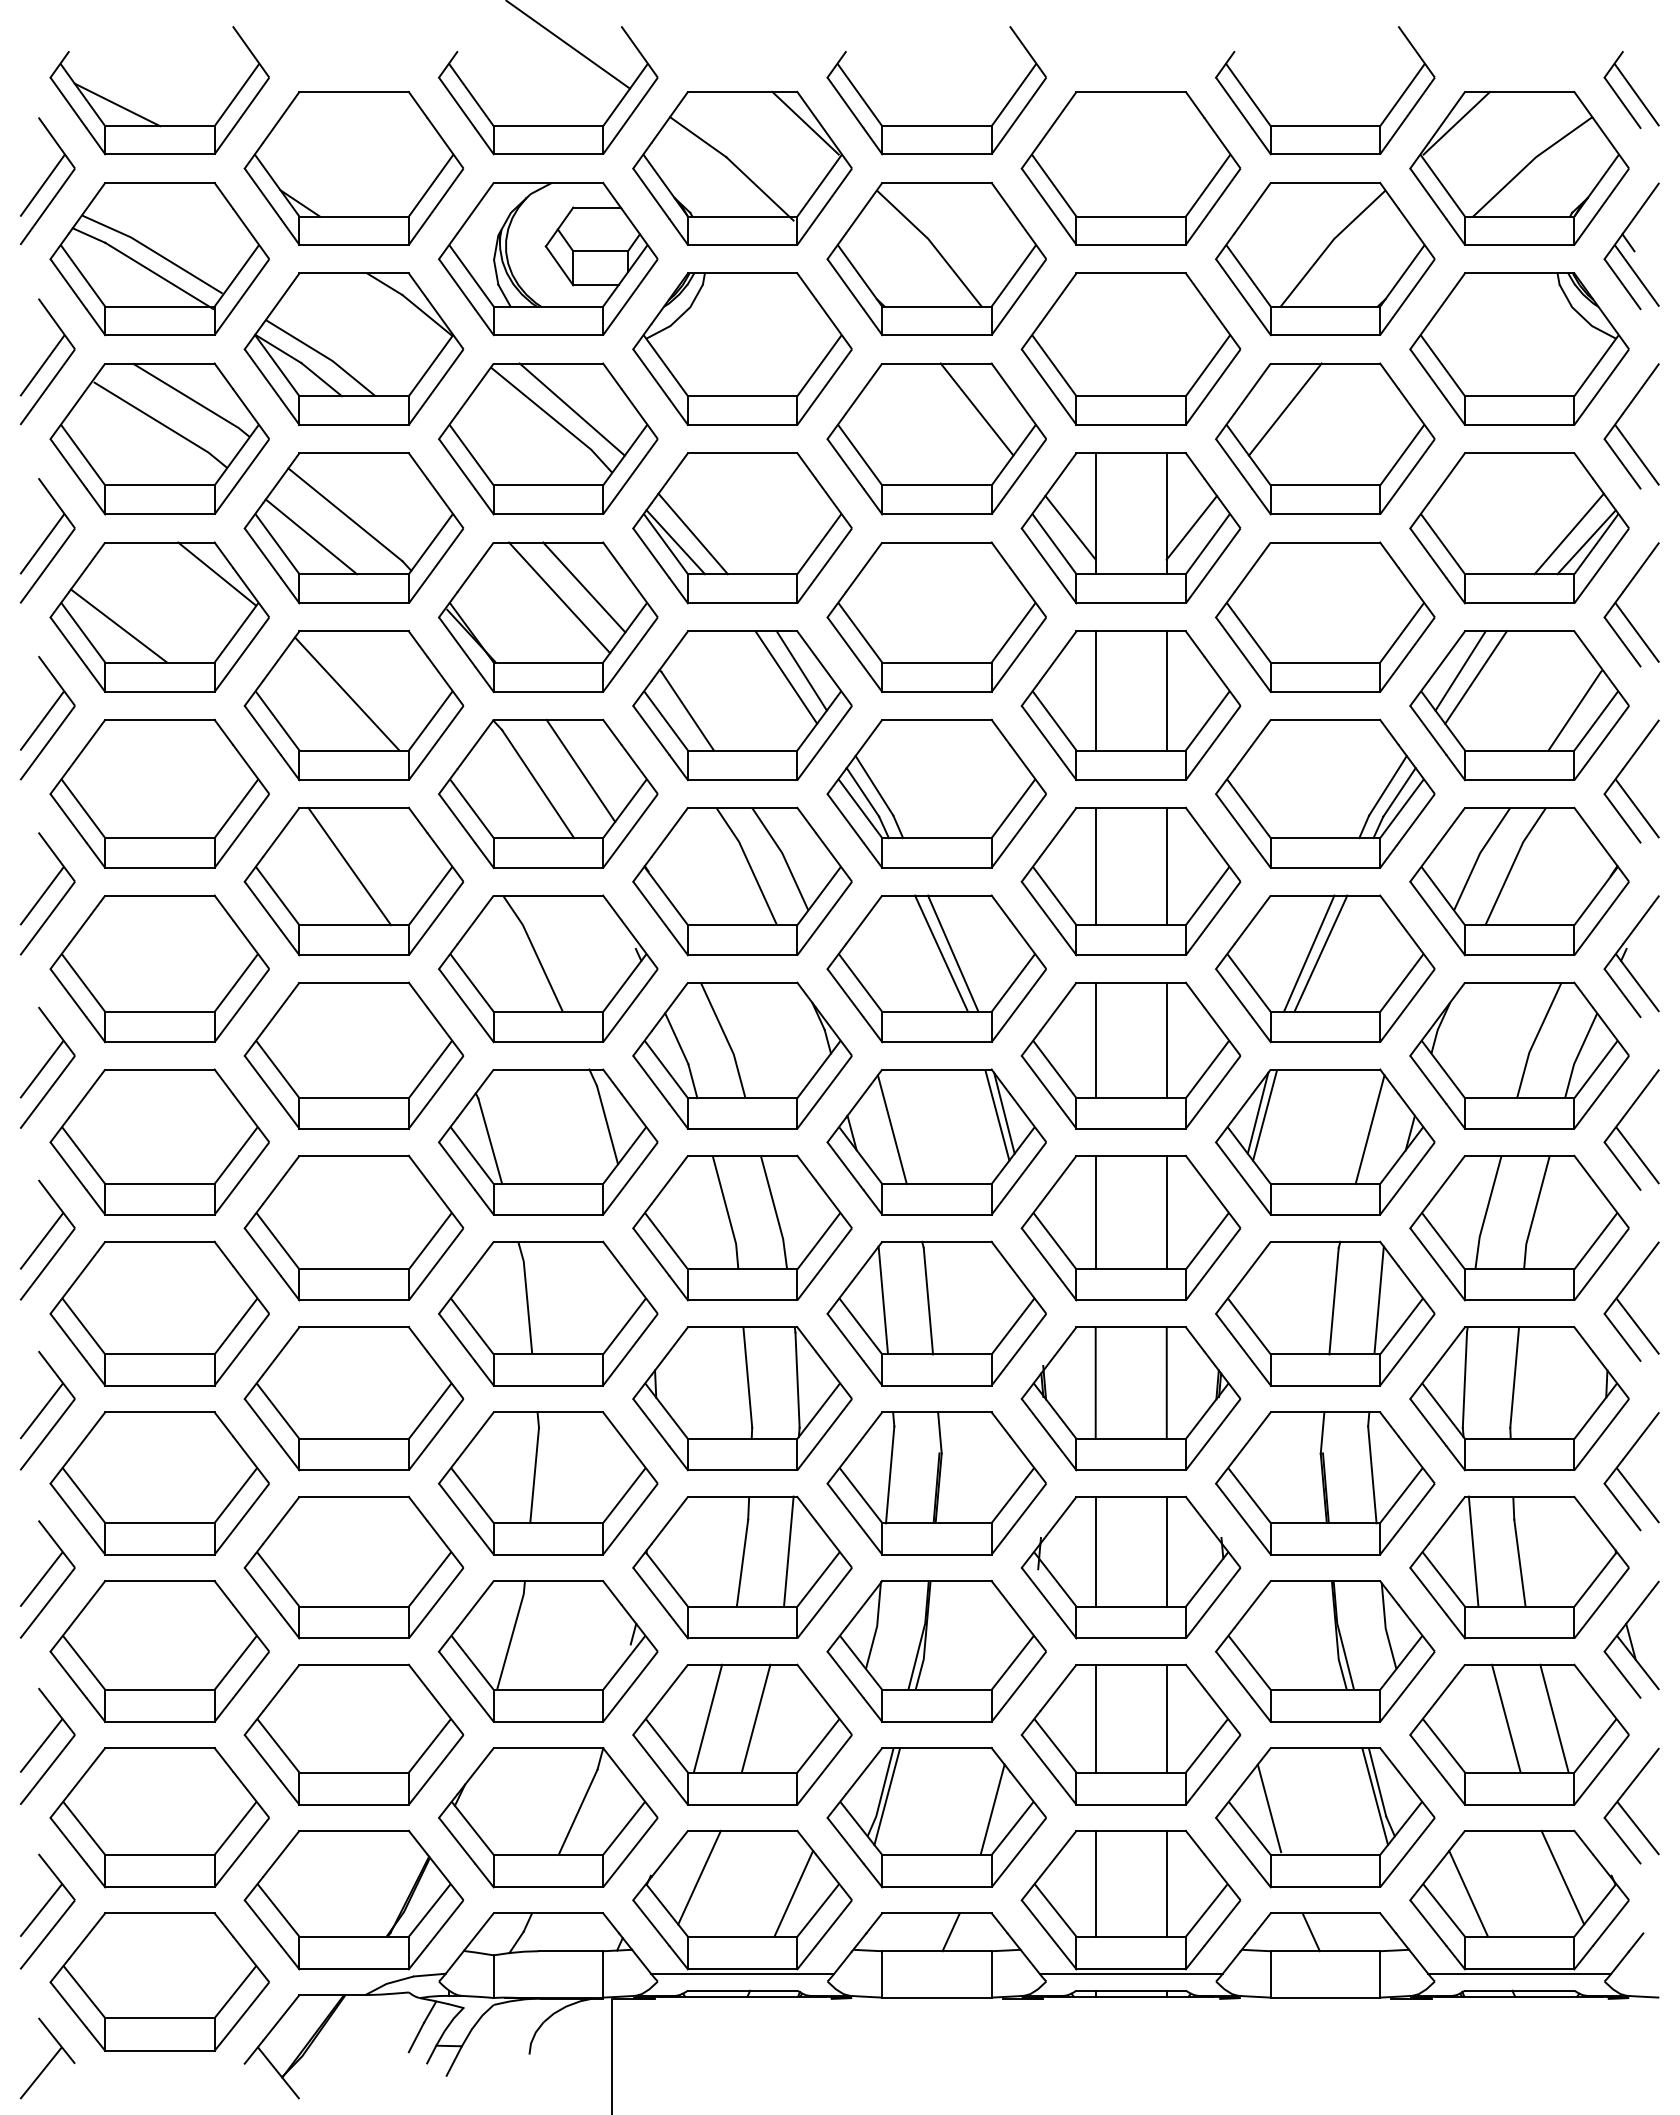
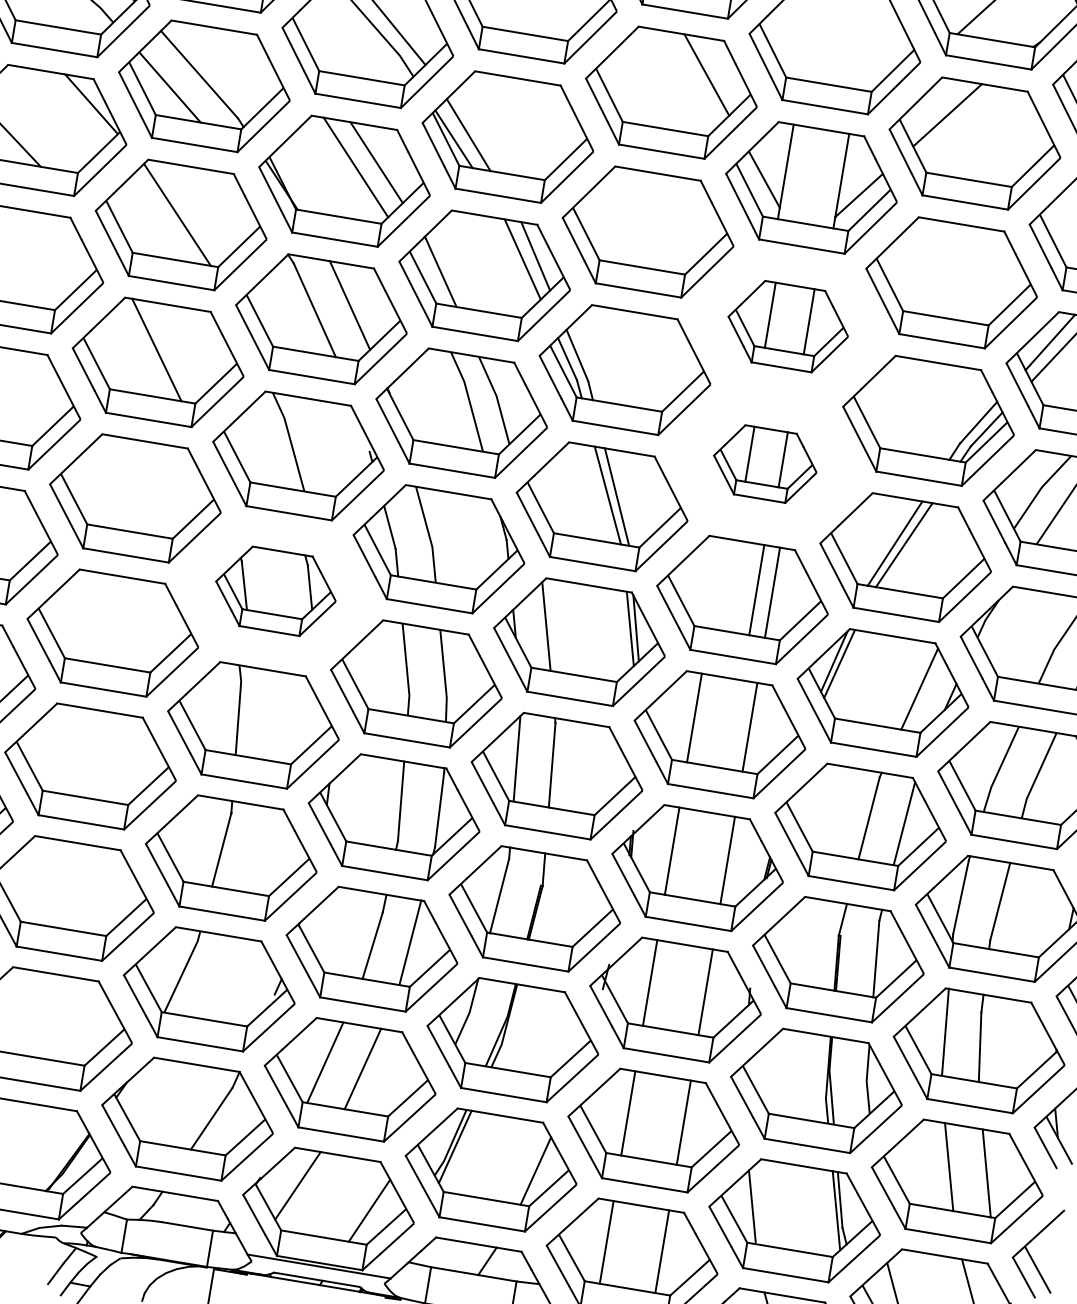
part: (1130, 705) -> (787, 326), size x0.7
part: (1130, 881) -> (764, 463), size x0.6
line: (1095, 1040) -> (756, 590), moved
part: (548, 1141) -> (276, 590), size x0.7

